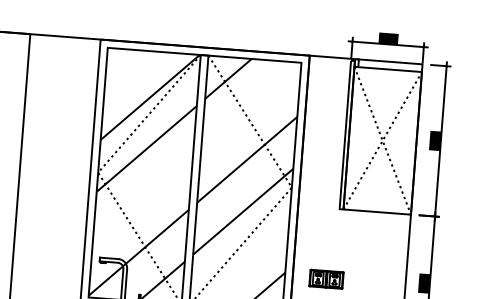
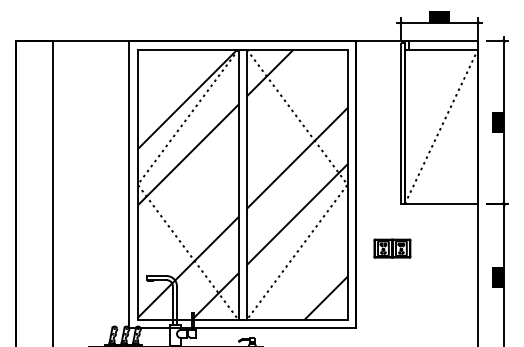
line: (381, 140) -> (440, 126), removed
part: (326, 279) -> (392, 248), moved

